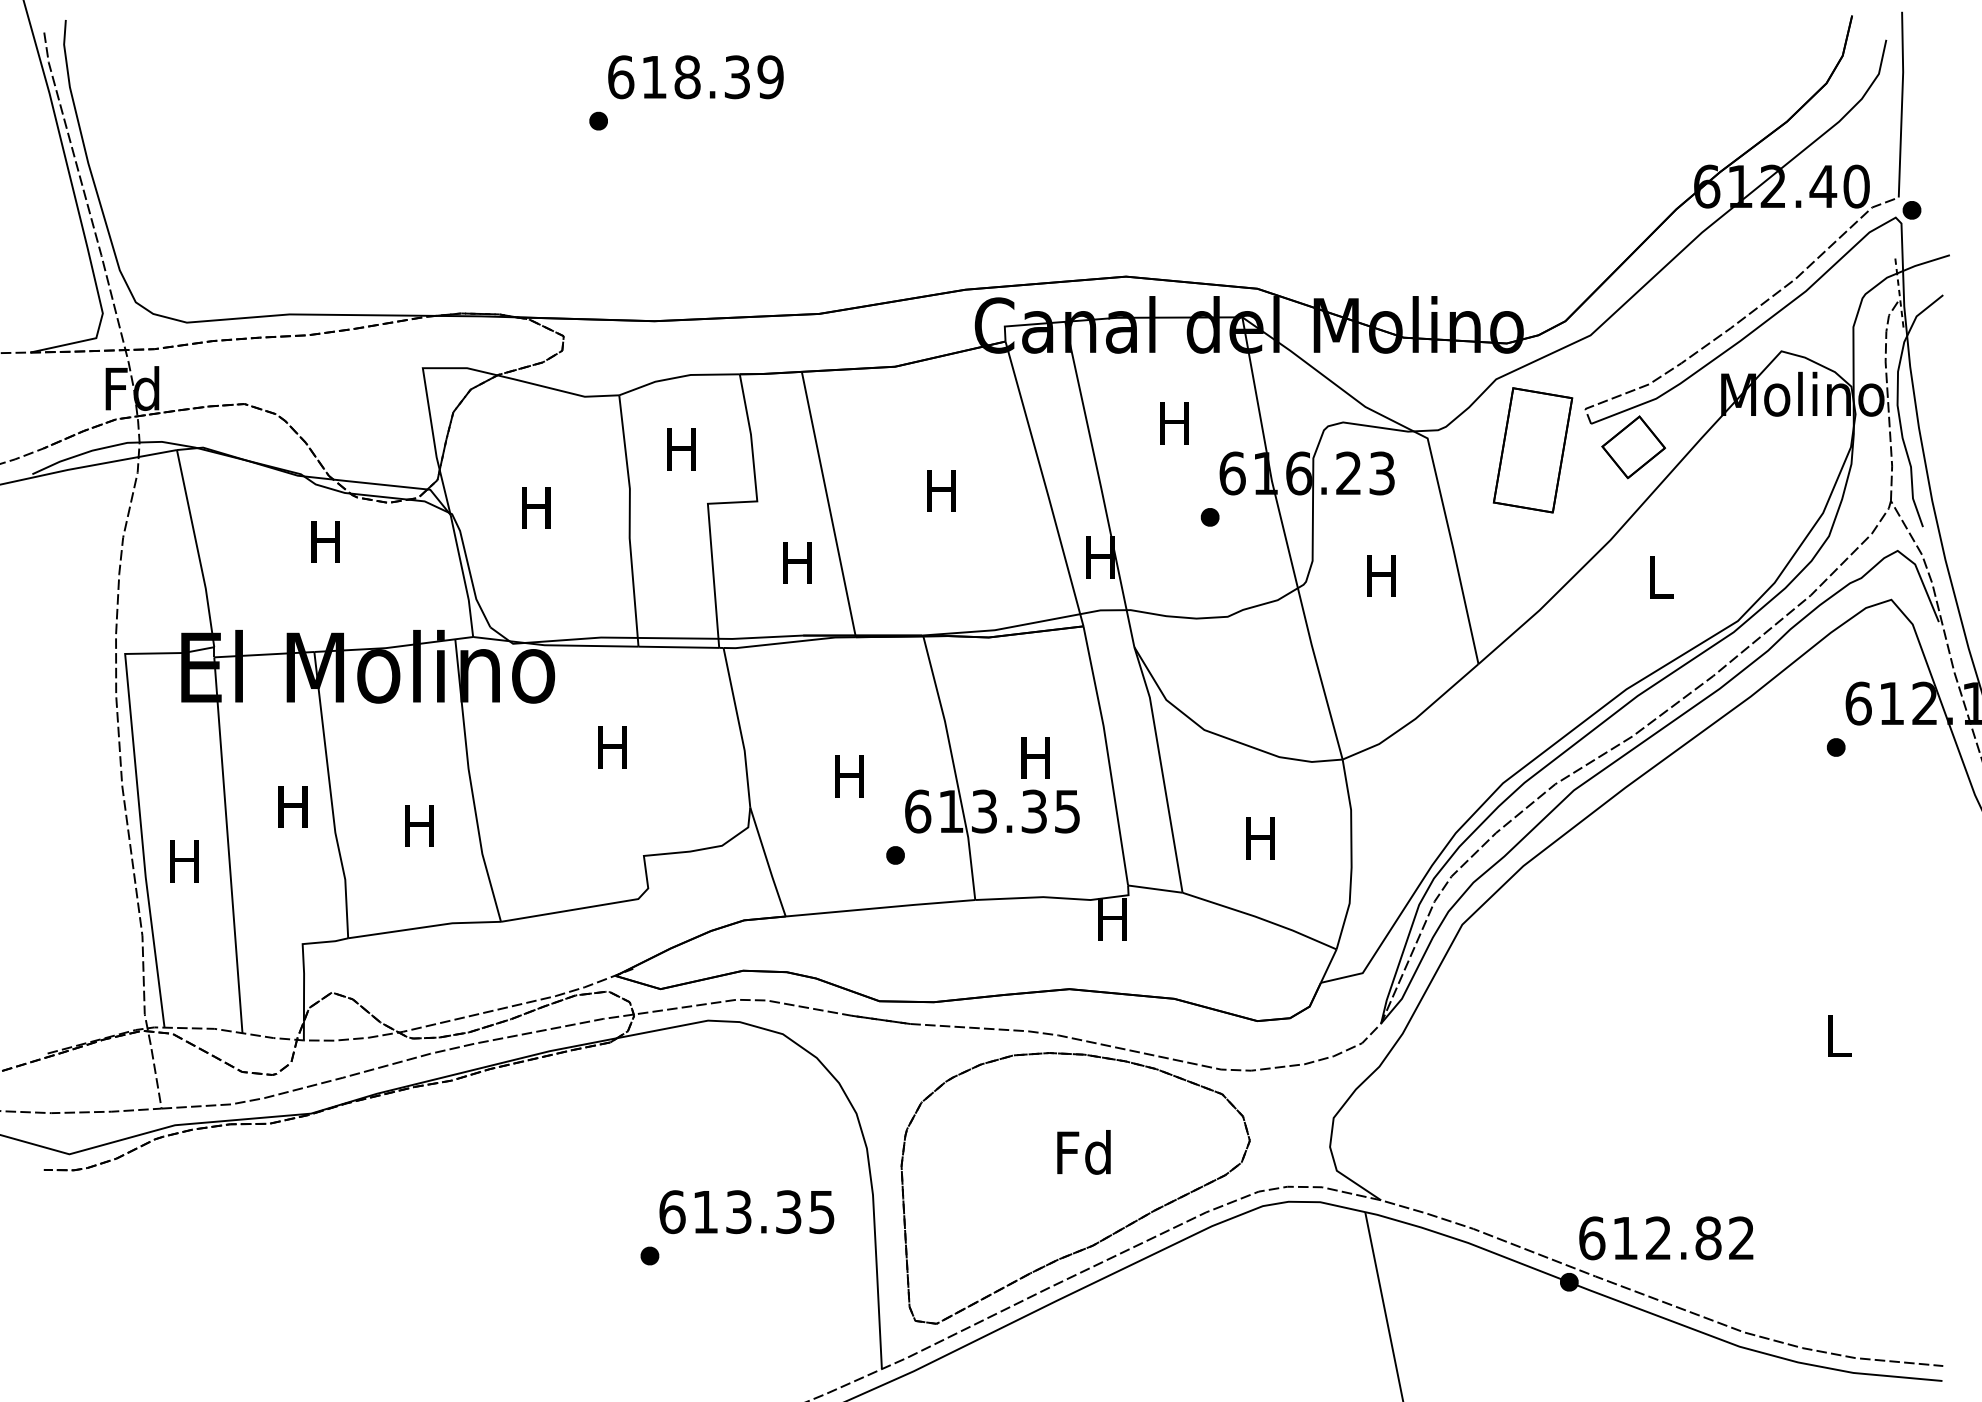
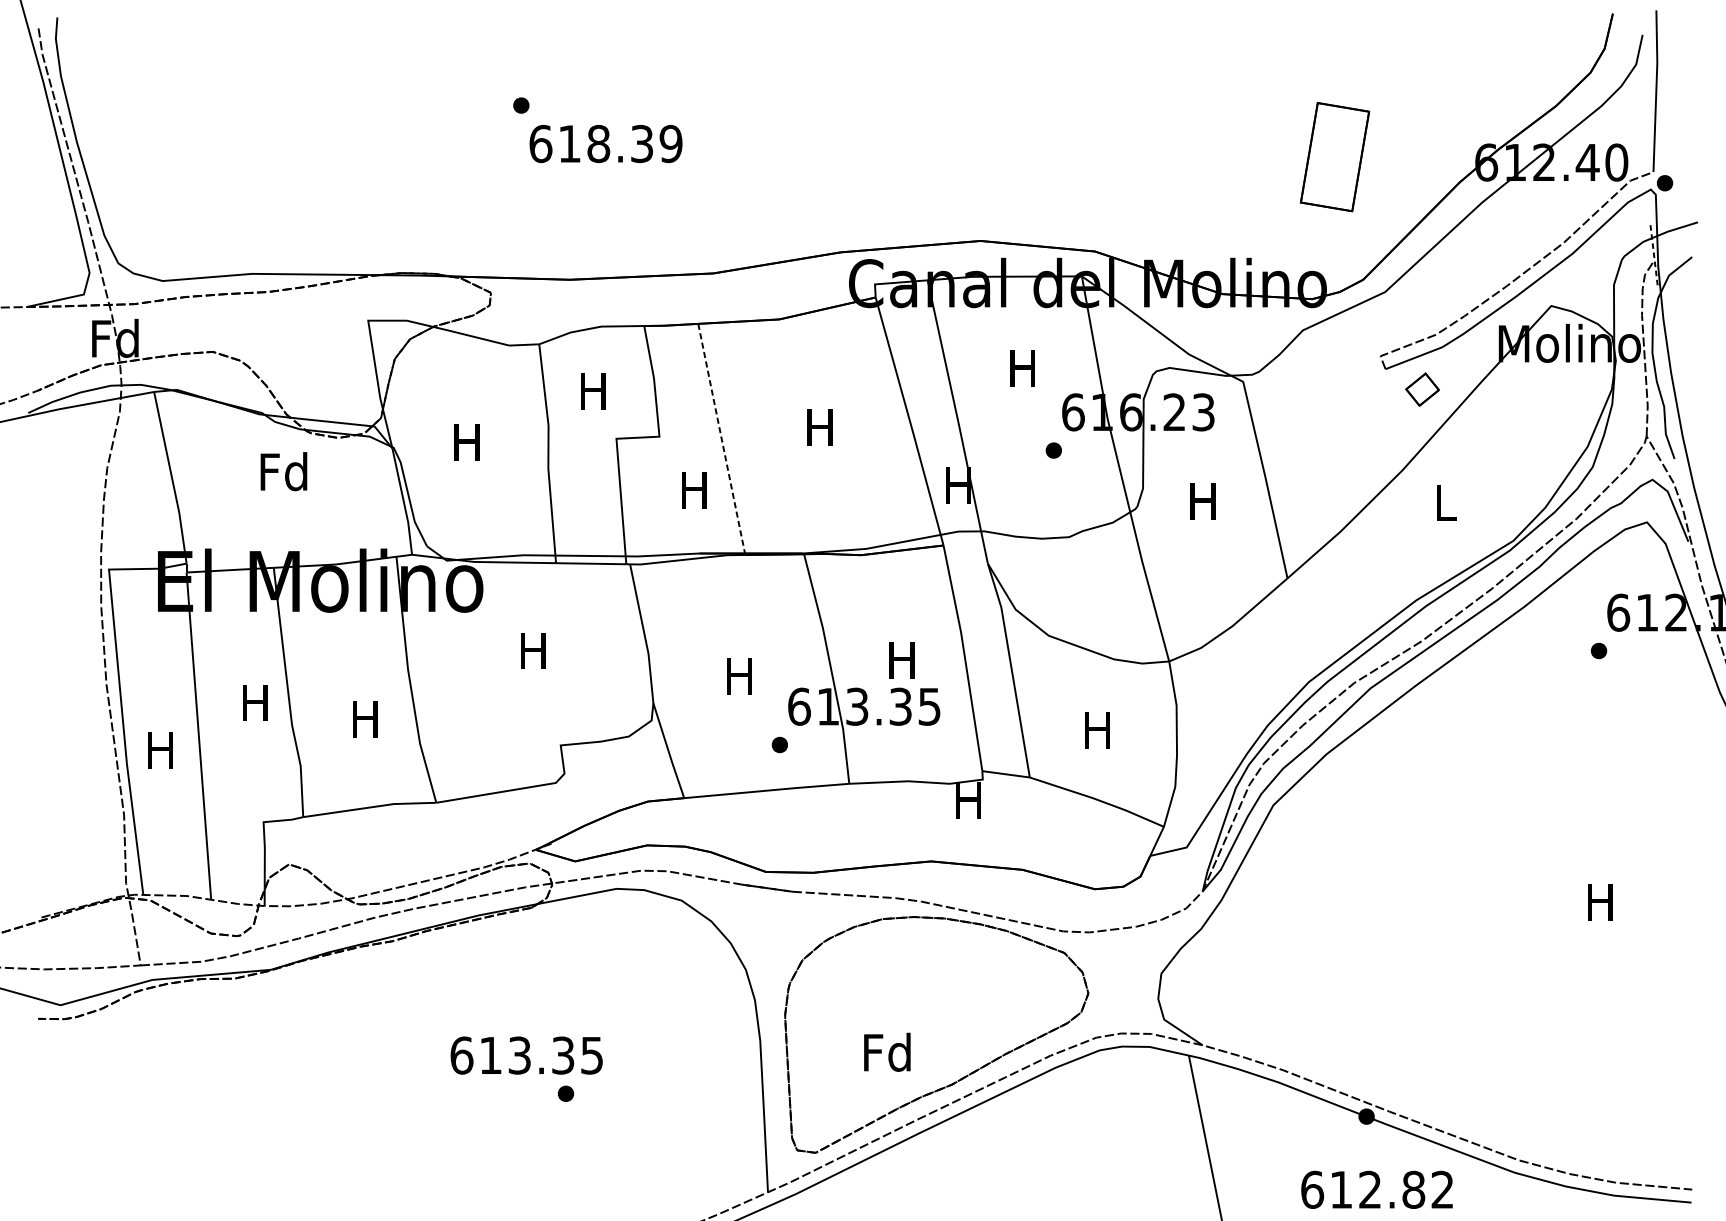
text: (695, 77) -> (605, 144), moved
part: (1633, 447) -> (1422, 389), size x0.6
part: (1532, 450) -> (1334, 157), moved
line: (828, 505) -> (721, 440), solid -> dashed
text: (325, 541) -> (283, 471), H -> Fd
text: (1837, 1035) -> (1600, 901), L -> H
text: (1083, 1152) -> (886, 1052), moved
text: (746, 1212) -> (526, 1055), moved
text: (1666, 1238) -> (1377, 1190), moved

